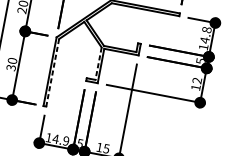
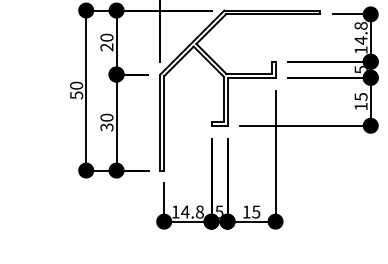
line: (98, 63) -> (223, 99), dashed -> solid
line: (52, 72) -> (164, 123), dashed -> solid
text: (196, 80) -> (360, 96), 12 -> 15
text: (65, 140) -> (199, 211), 14.9 -> 14.8

